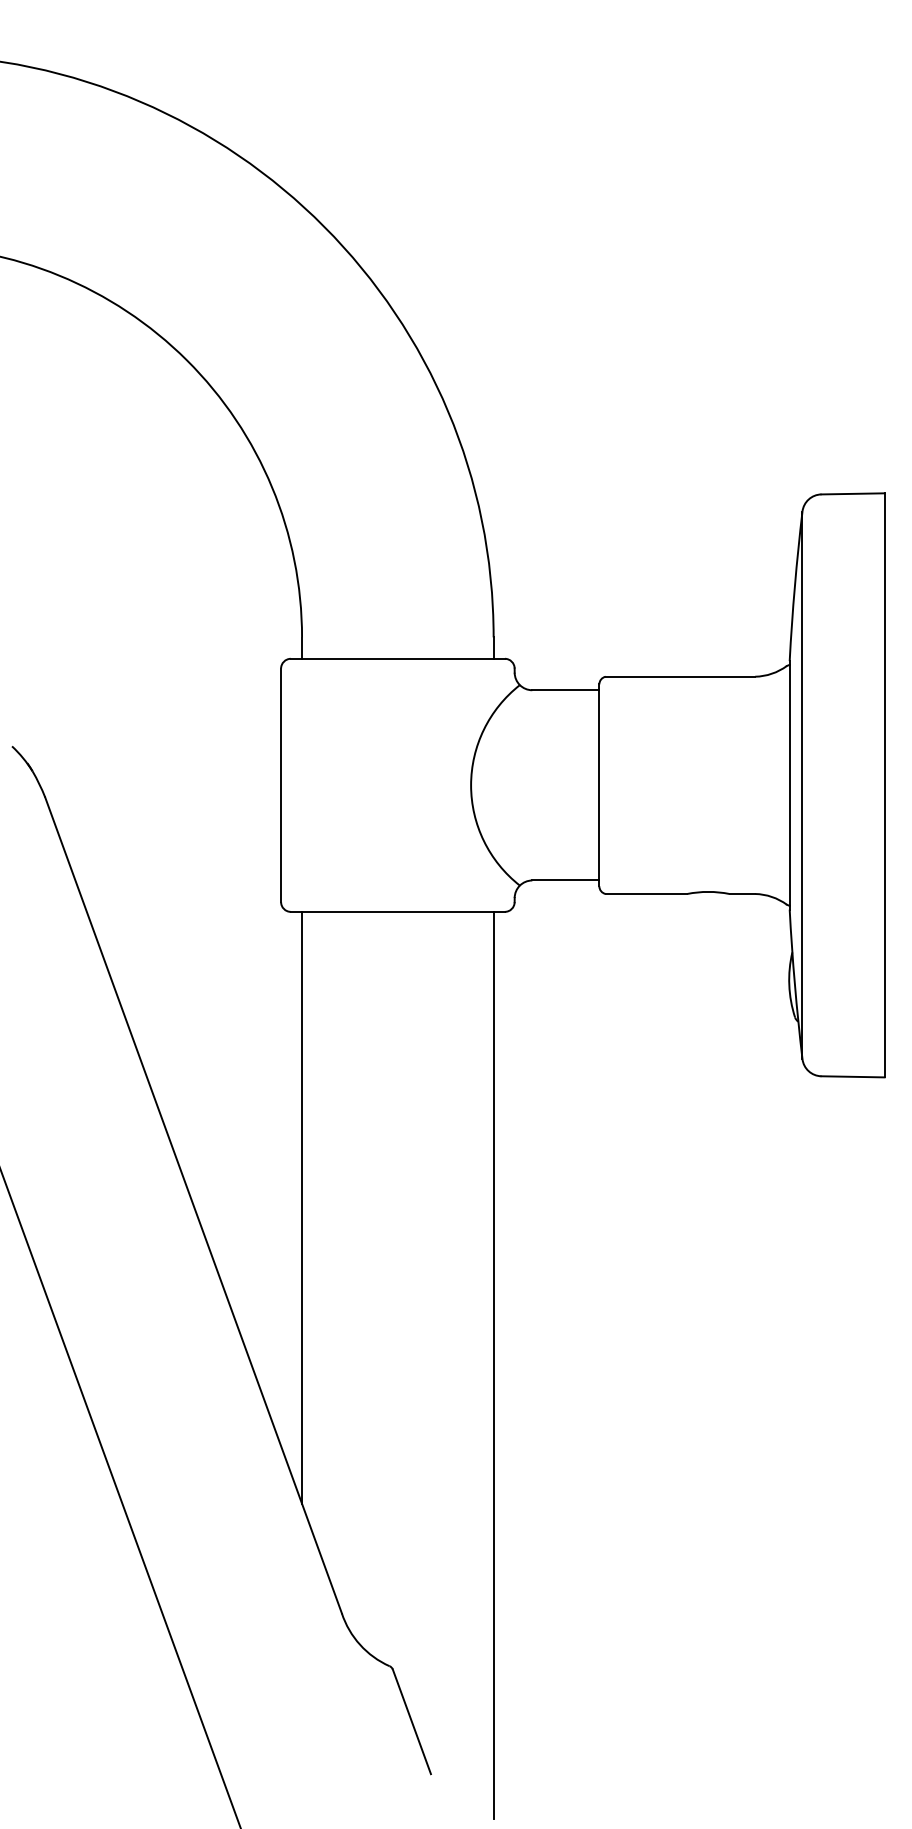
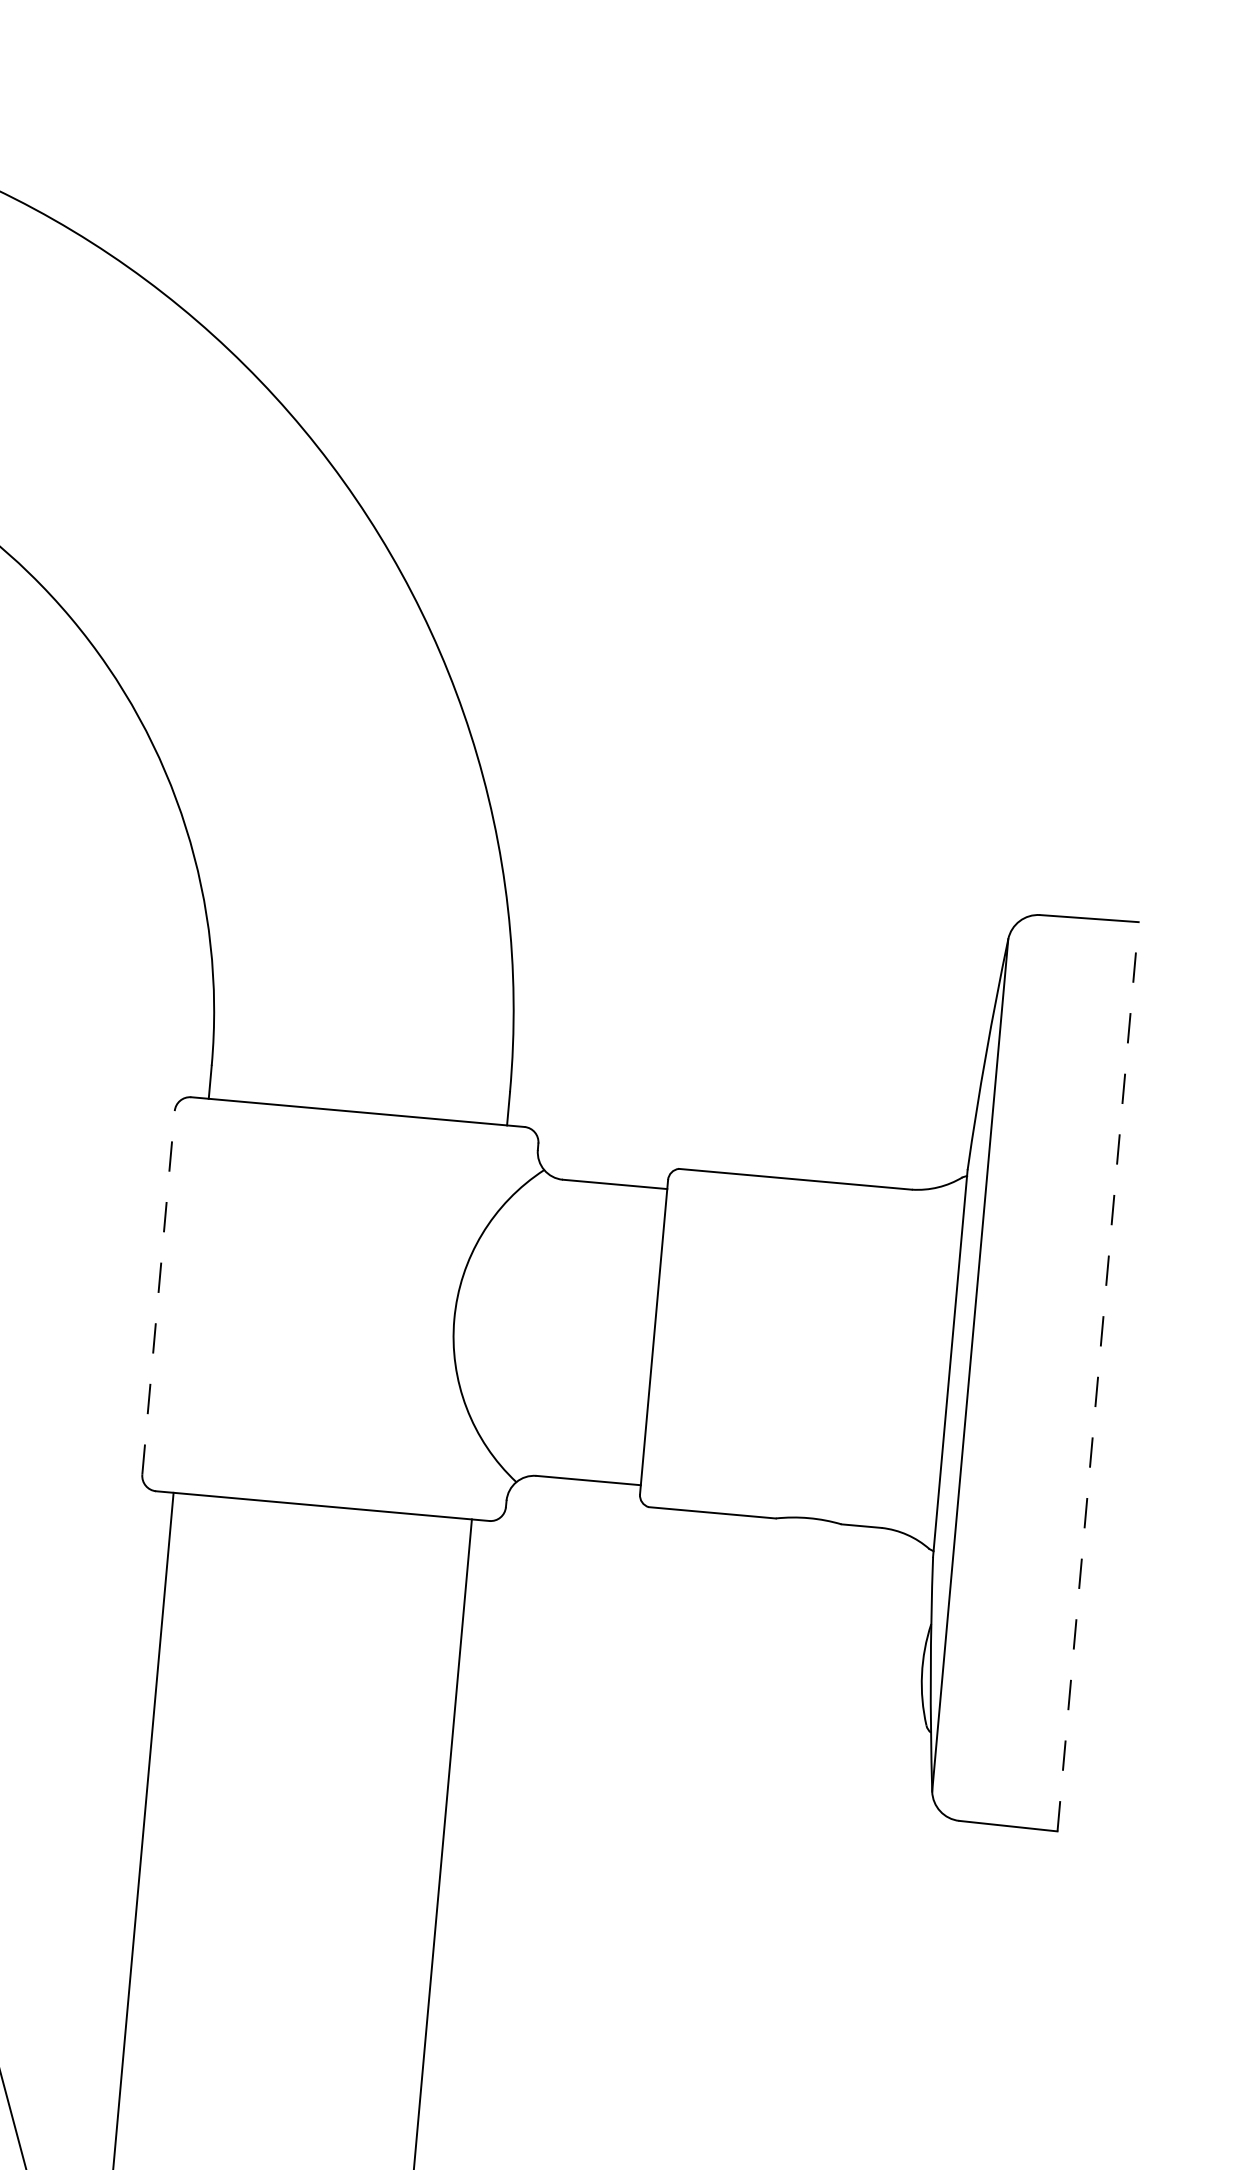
line: (884, 784) -> (1098, 1375), solid -> dashed
line: (281, 785) -> (159, 1293), solid -> dashed

